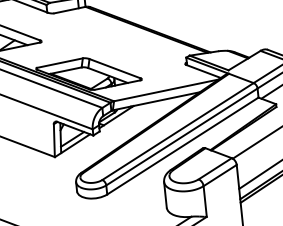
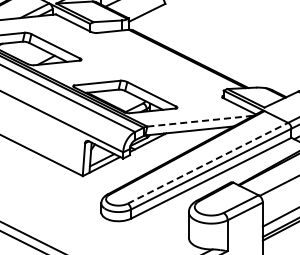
line: (166, 90) -> (200, 121), solid -> dashed
line: (177, 131) -> (207, 163), solid -> dashed

